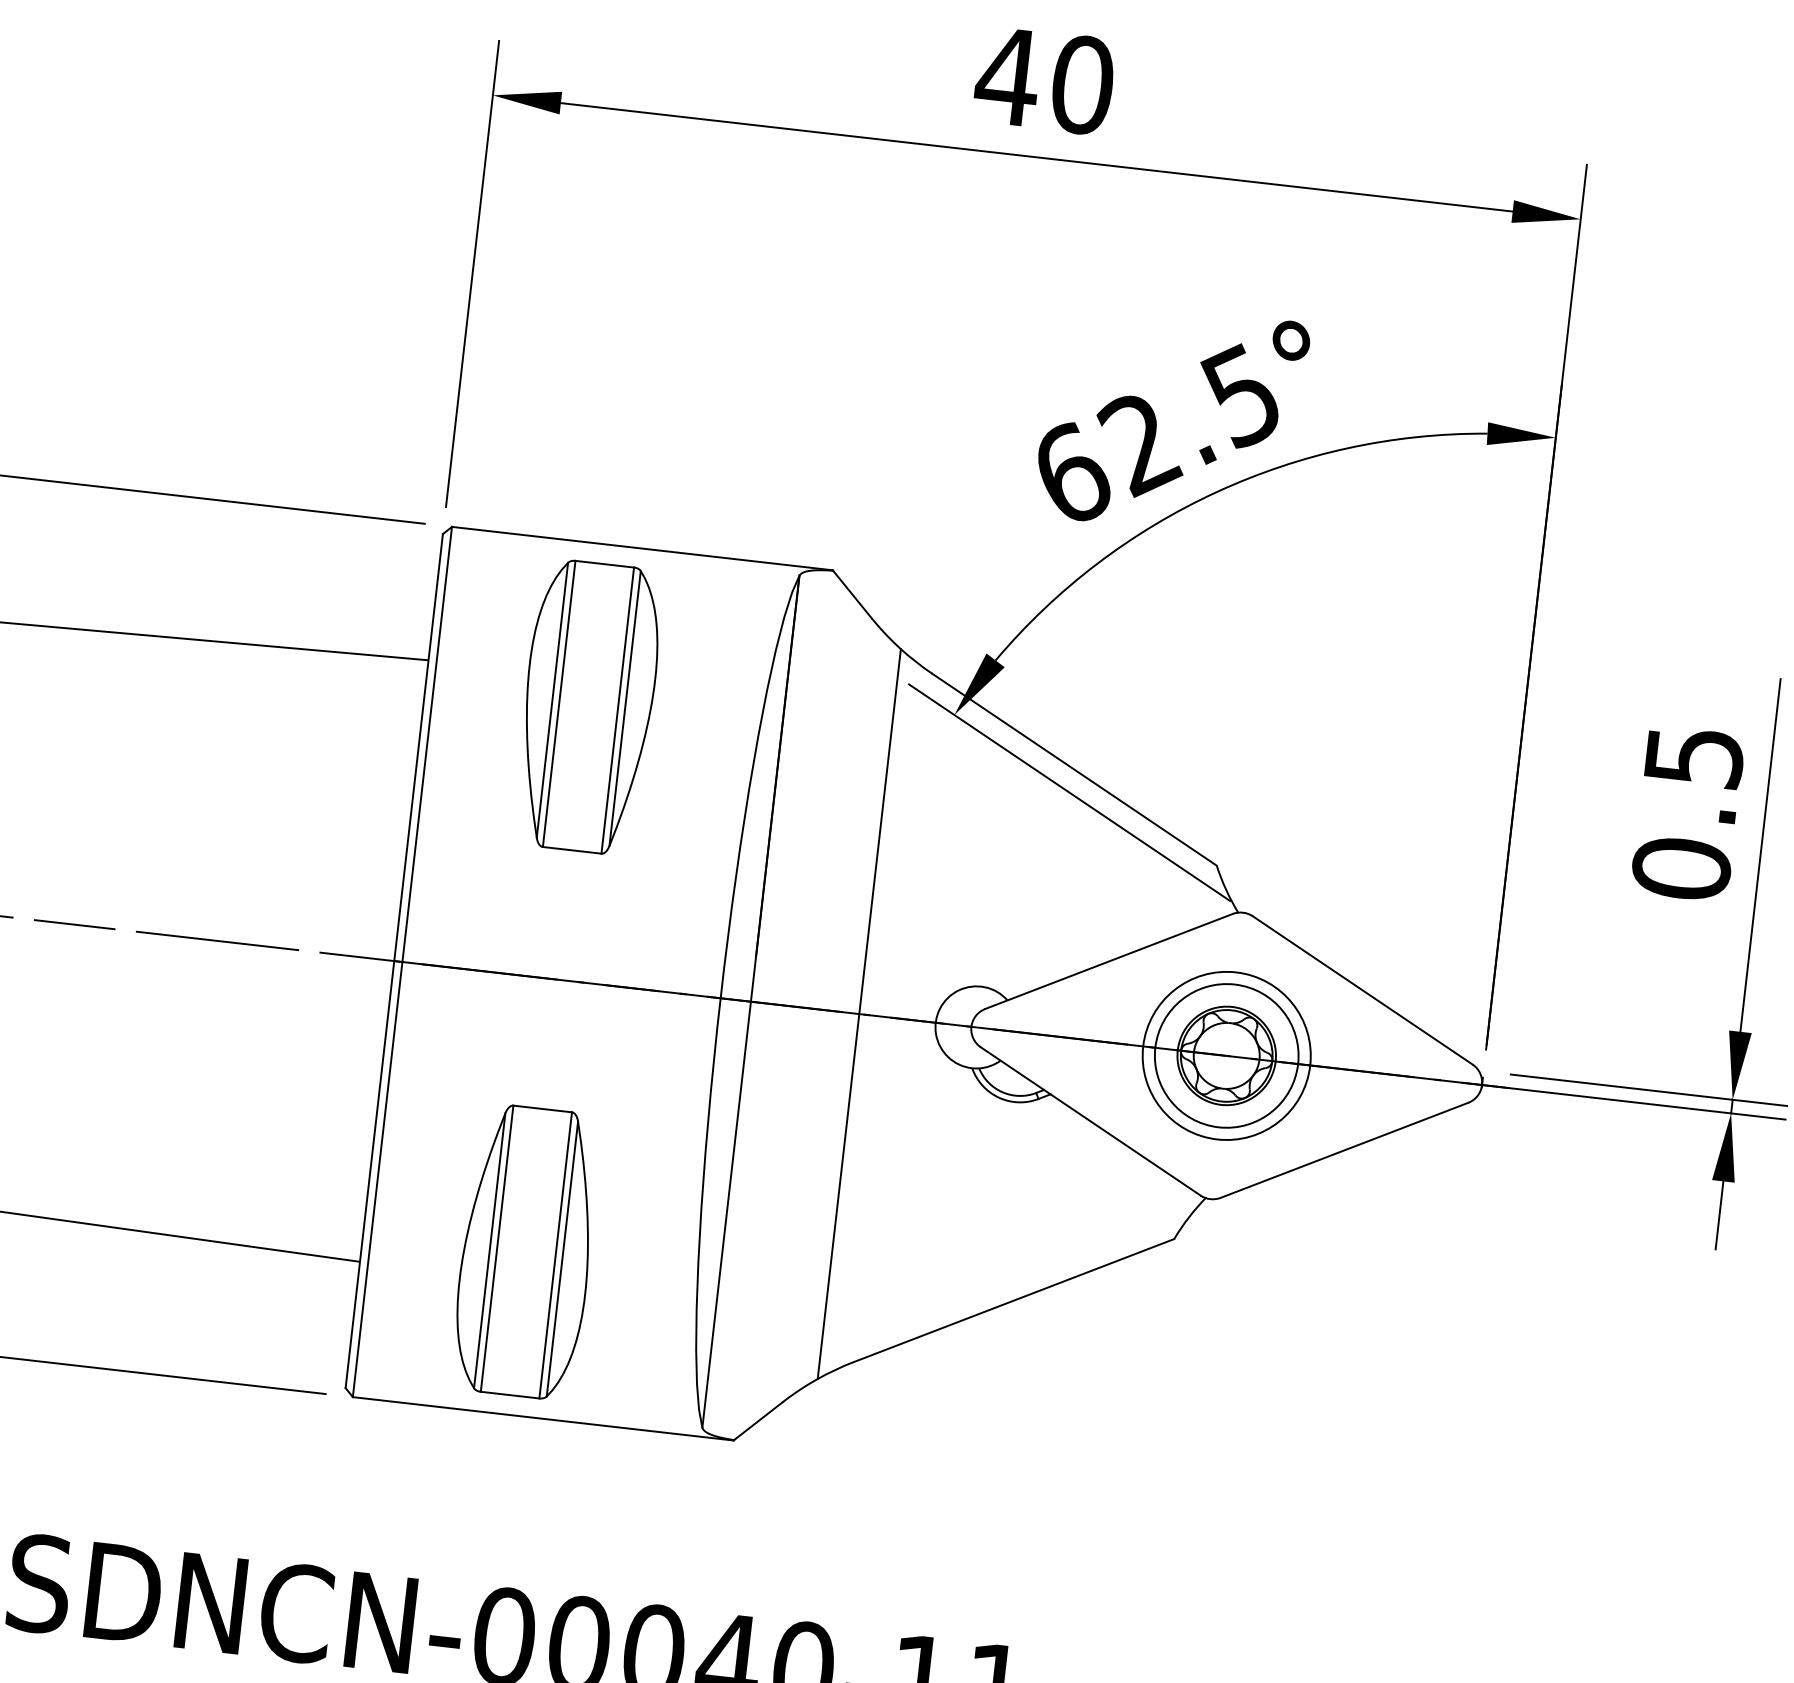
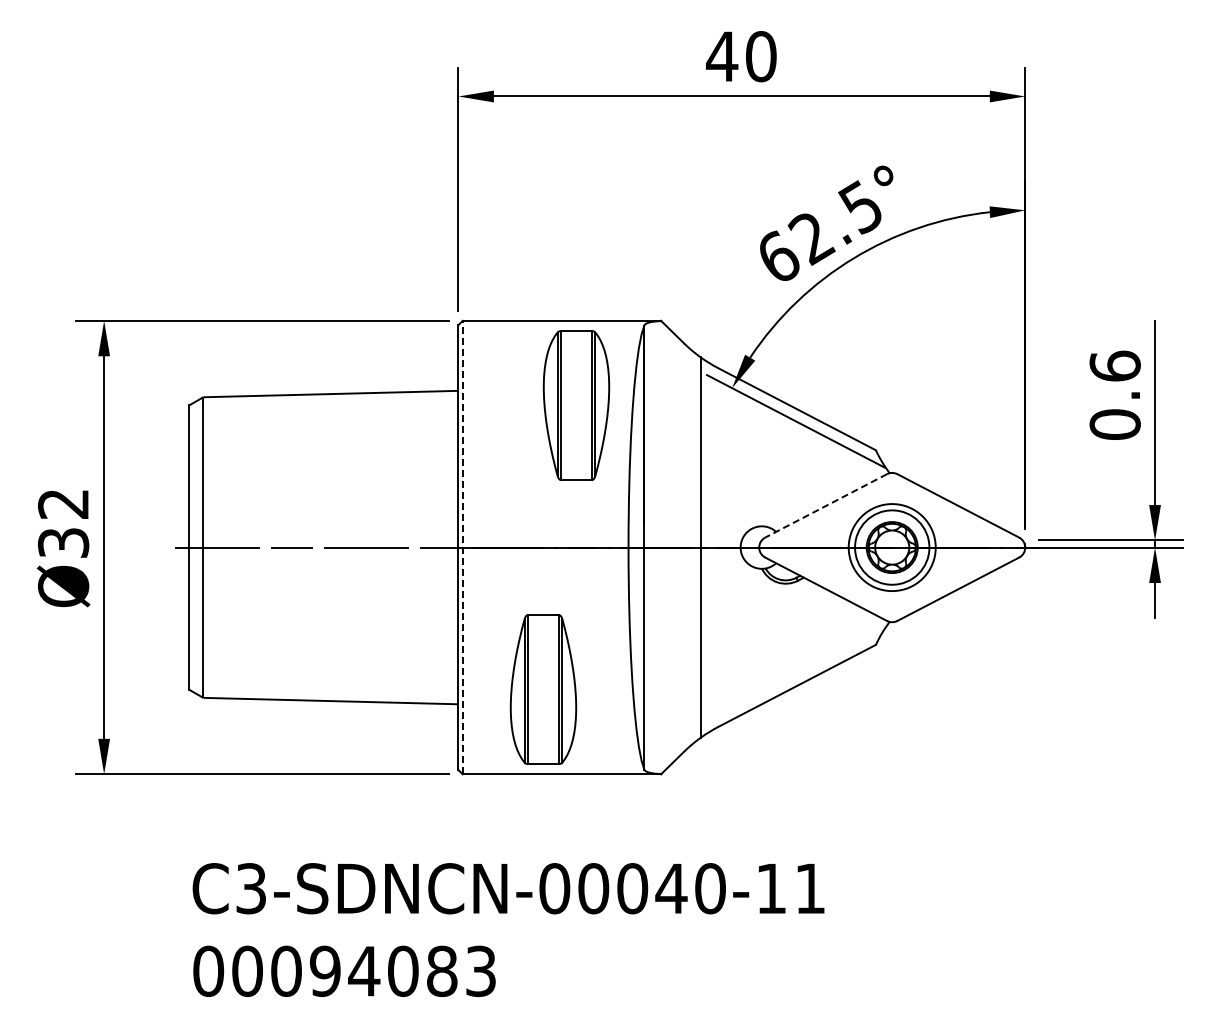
part: (588, 706) -> (576, 405), moved
text: (1693, 755) -> (1114, 365), 0.5 -> 0.6
line: (1109, 960) -> (826, 505), solid -> dashed
line: (402, 961) -> (462, 547), solid -> dashed

